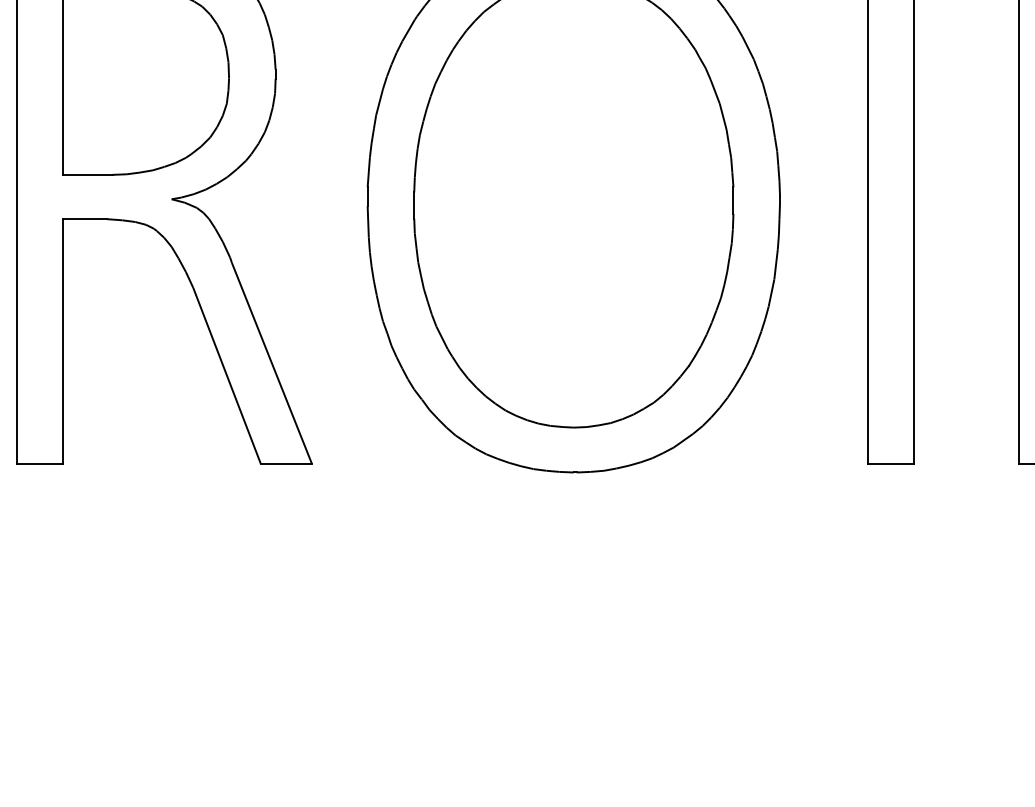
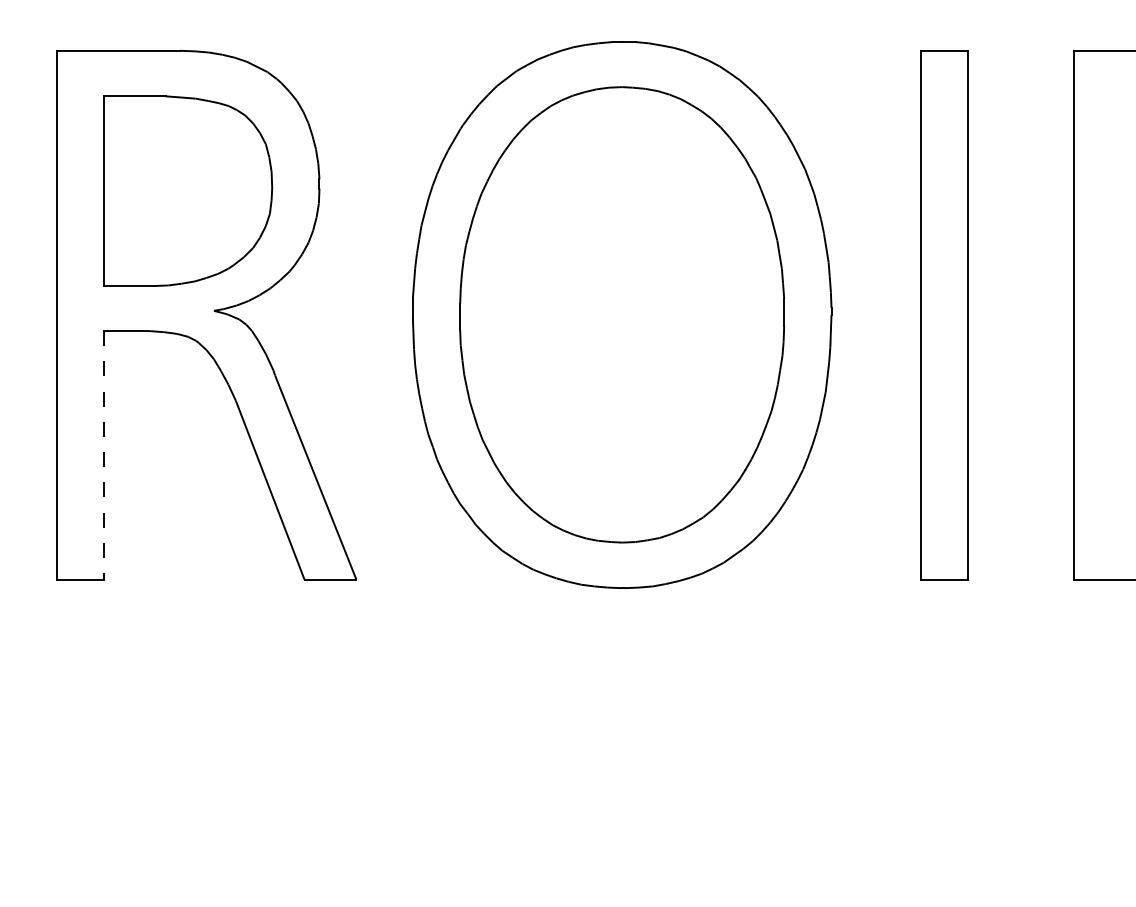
line: (62, 341) -> (103, 455), solid -> dashed

